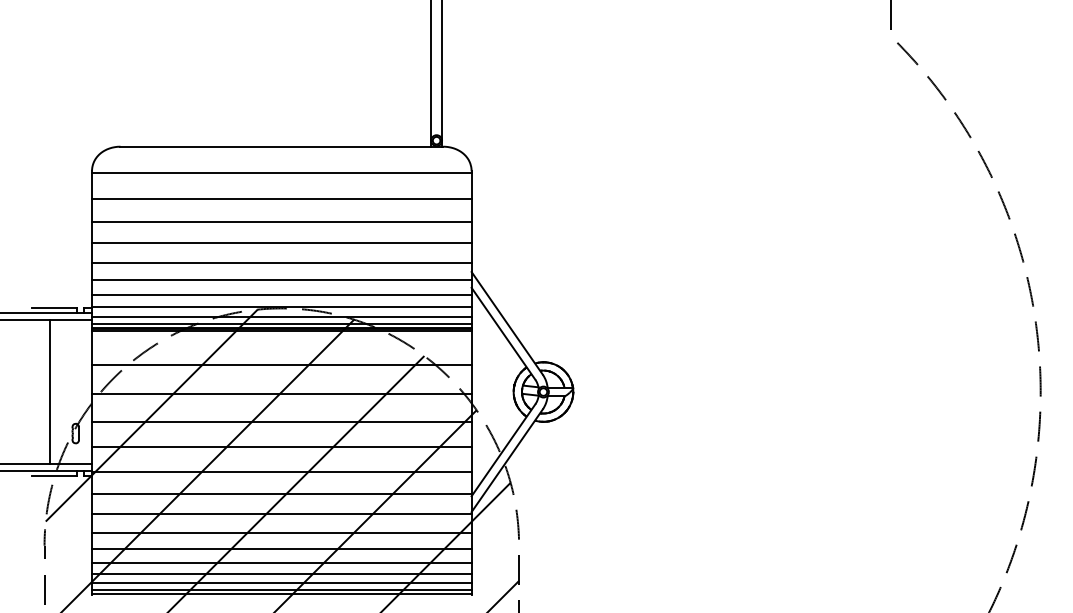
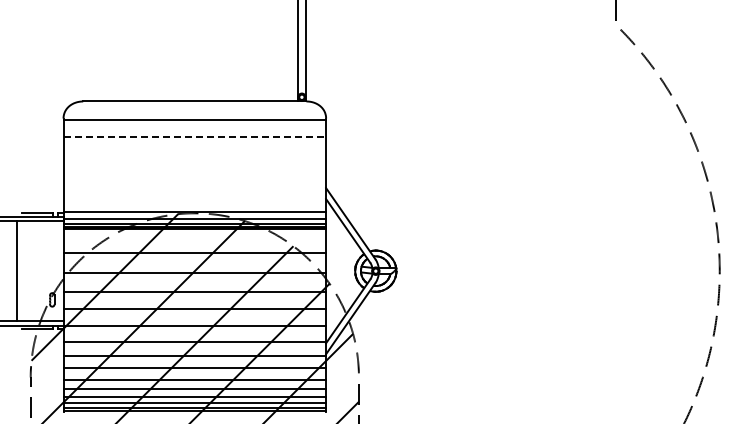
line: (282, 198) -> (195, 137), solid -> dashed
line: (281, 221) -> (194, 153), removed
line: (281, 243) -> (194, 168), removed
line: (281, 262) -> (194, 181), removed
line: (281, 279) -> (194, 193), removed
line: (281, 294) -> (194, 203), removed
line: (50, 392) -> (17, 271), moved

